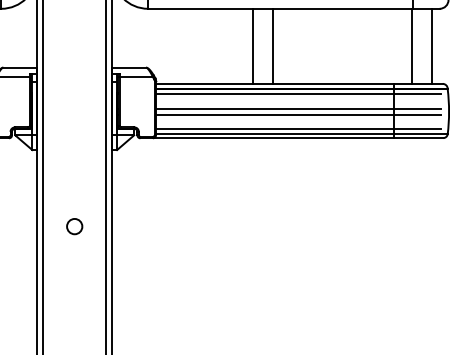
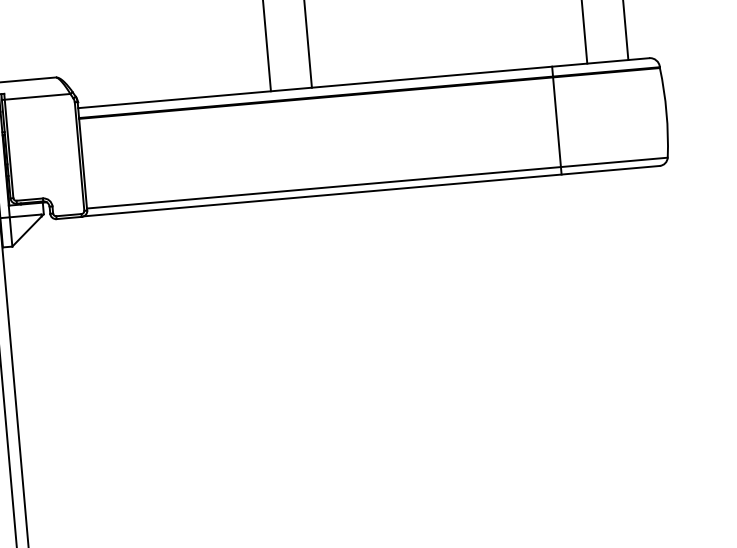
line: (298, 94) -> (363, 104), removed
line: (298, 108) -> (366, 132), removed
line: (298, 114) -> (367, 144), removed
line: (298, 129) -> (369, 174), removed

